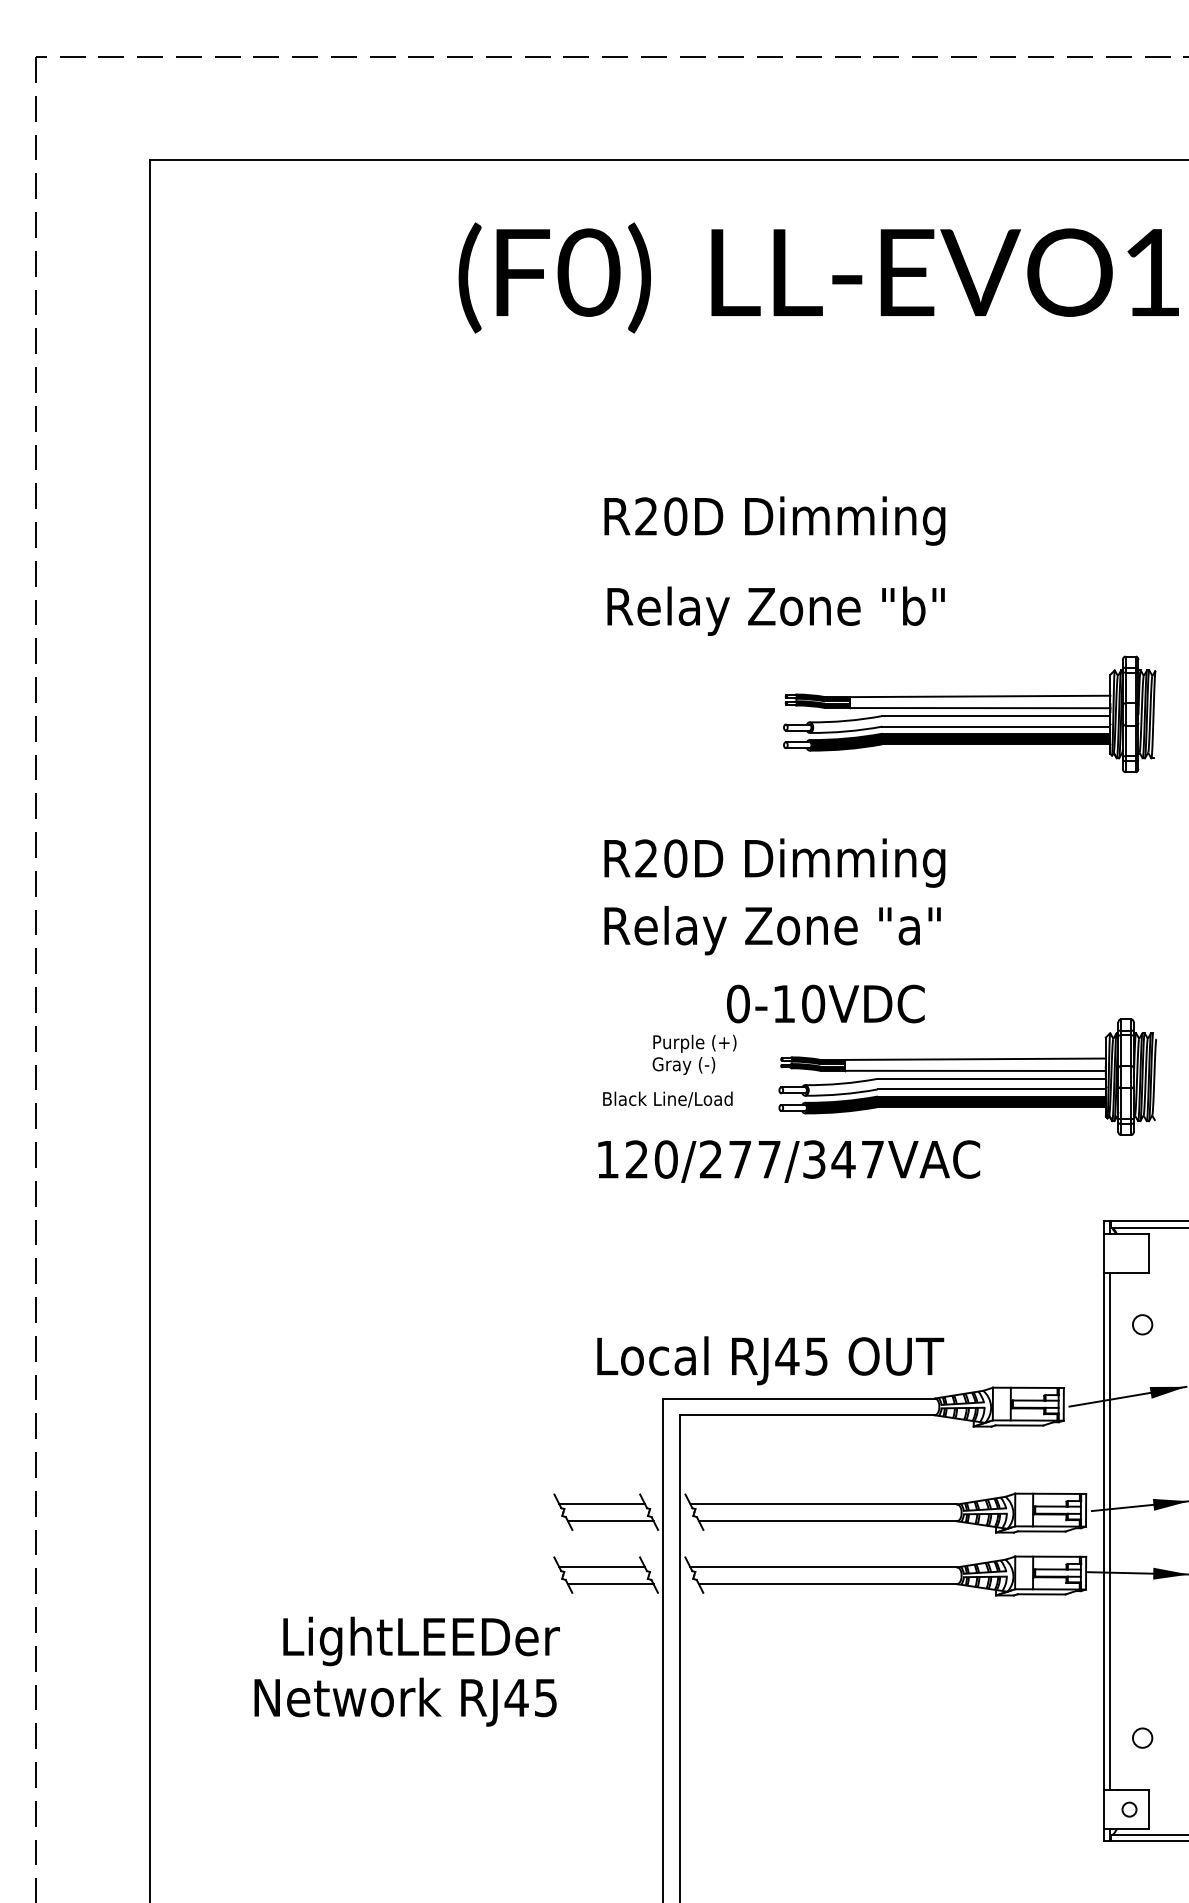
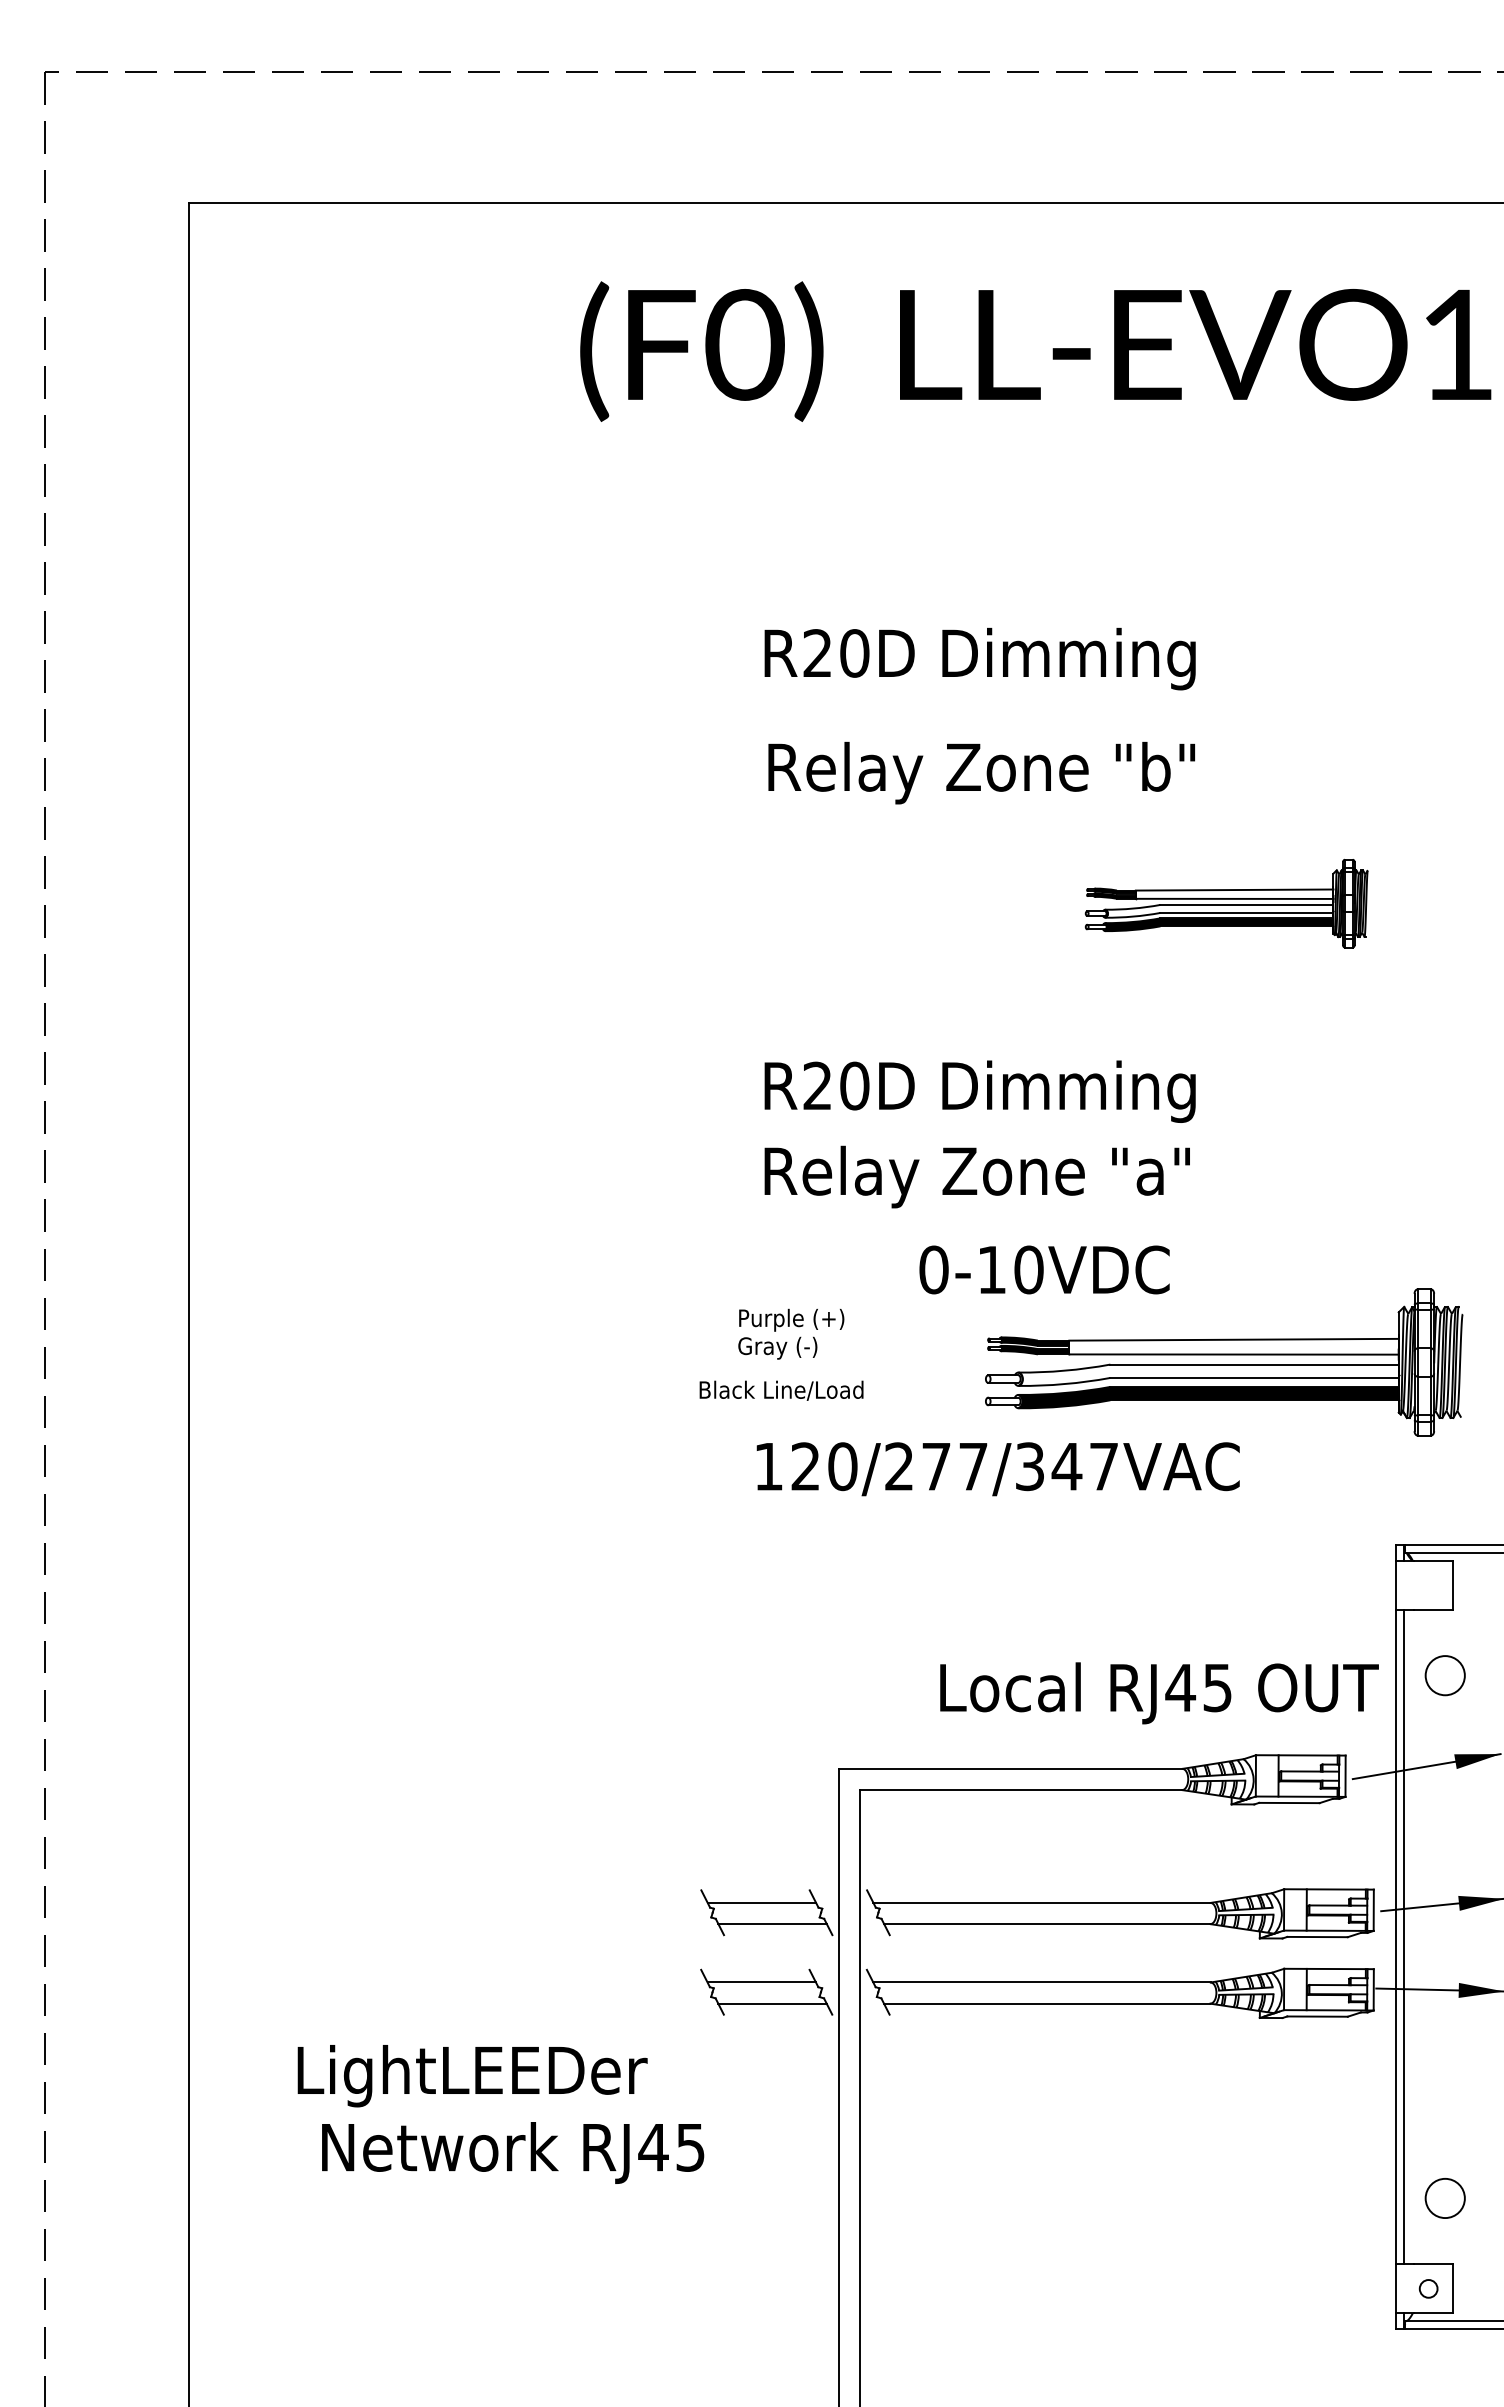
part: (969, 714) -> (1226, 903), size x0.6
text: (694, 1054) -> (791, 1333), moved
text: (667, 1099) -> (781, 1390), moved
circle: (1142, 1324) -> (1445, 1675), size x1.6
text: (770, 1360) -> (1159, 1692), moved
text: (421, 1641) -> (472, 2076), moved
circle: (1142, 1737) -> (1445, 2197), size x1.6

